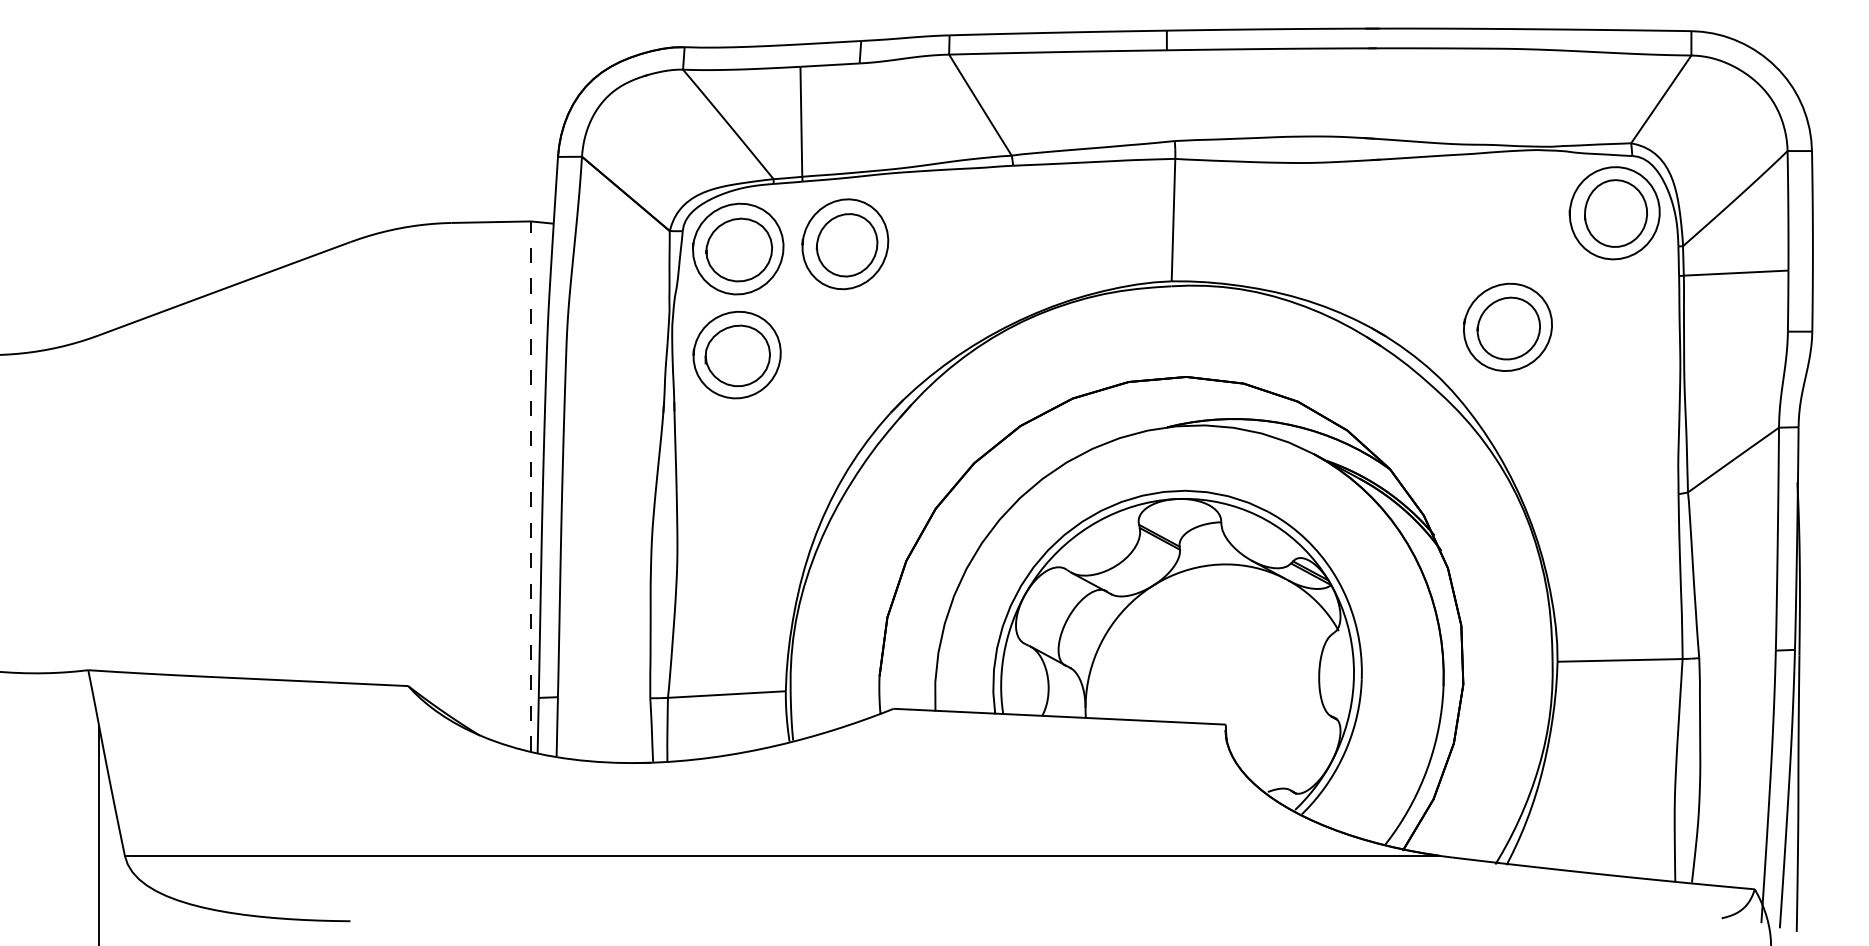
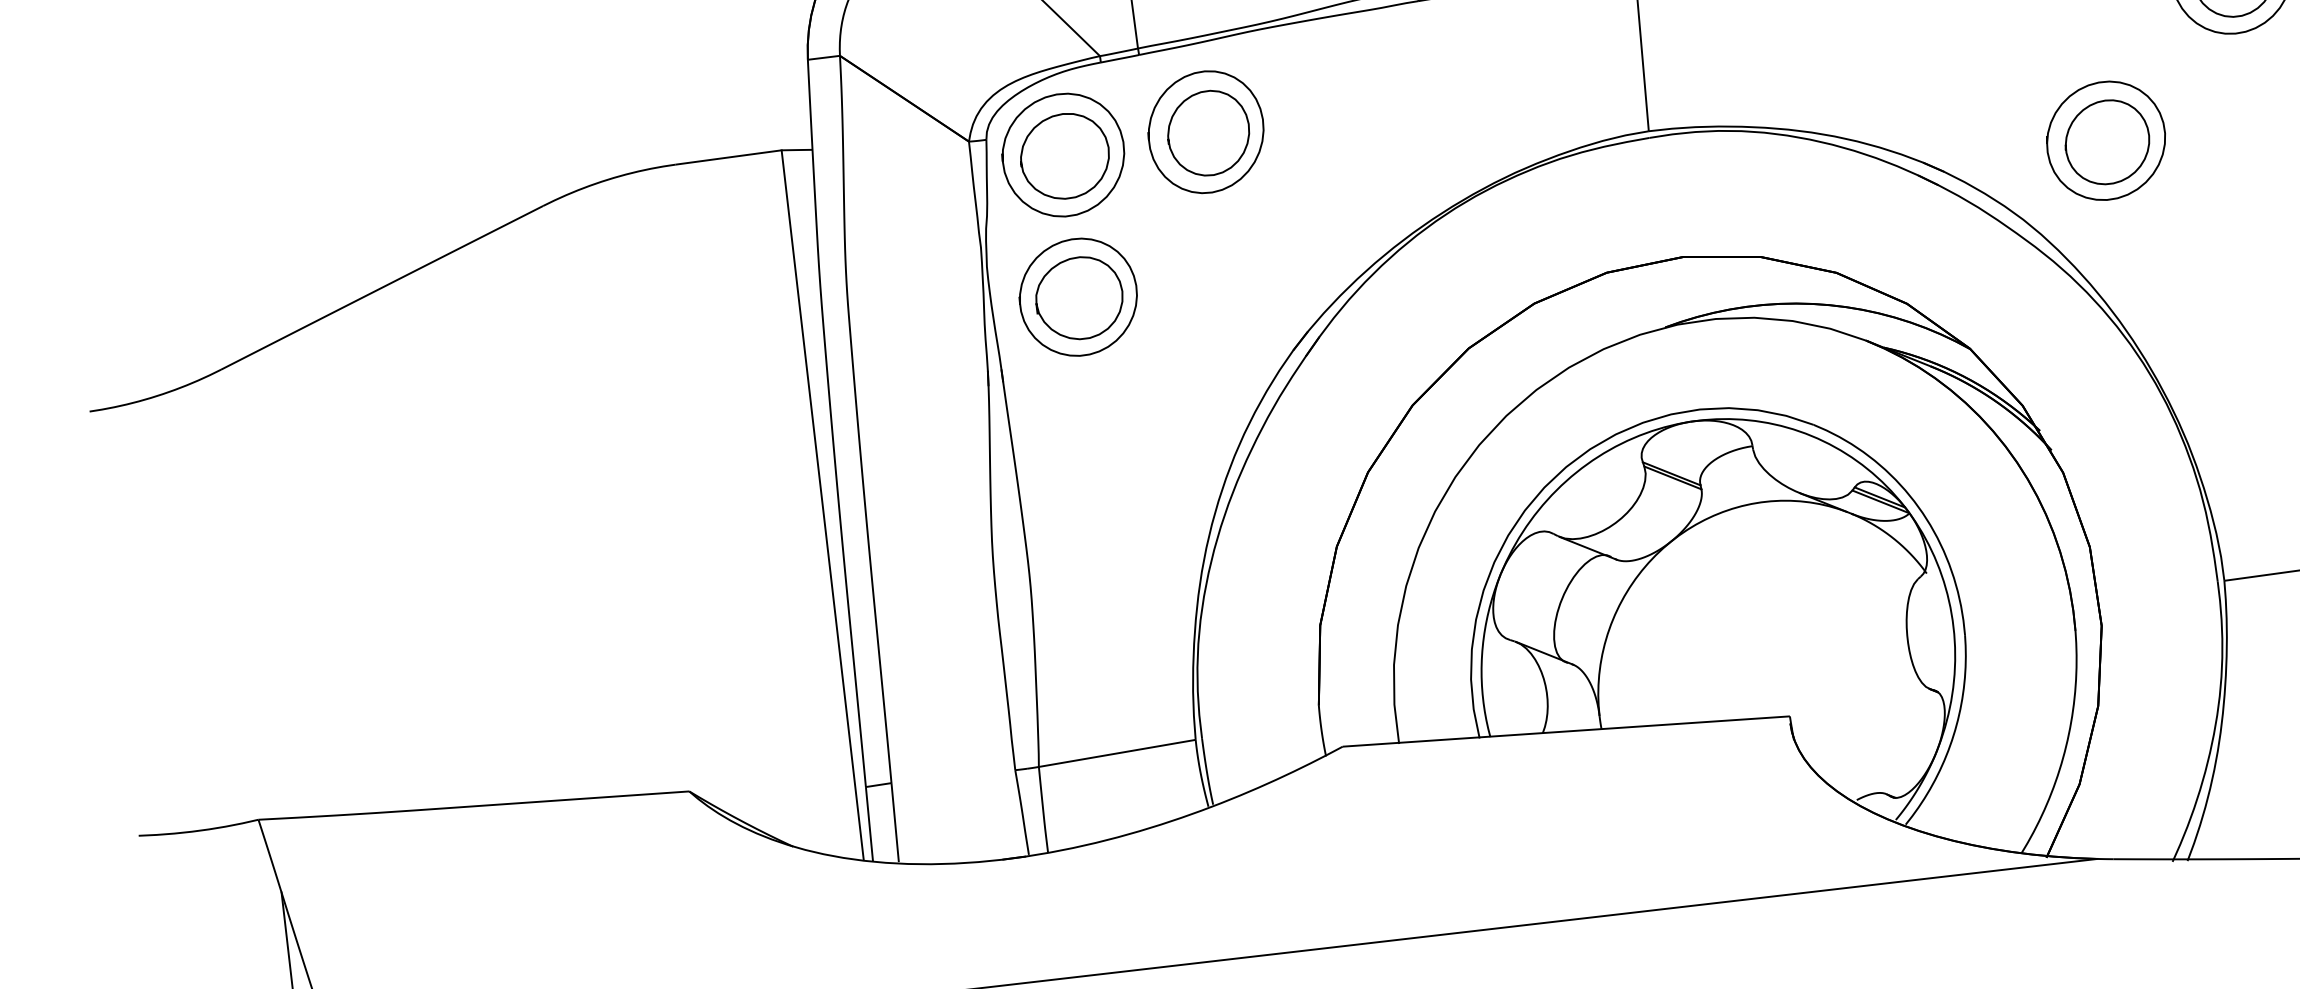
line: (530, 485) -> (821, 503), dashed -> solid

